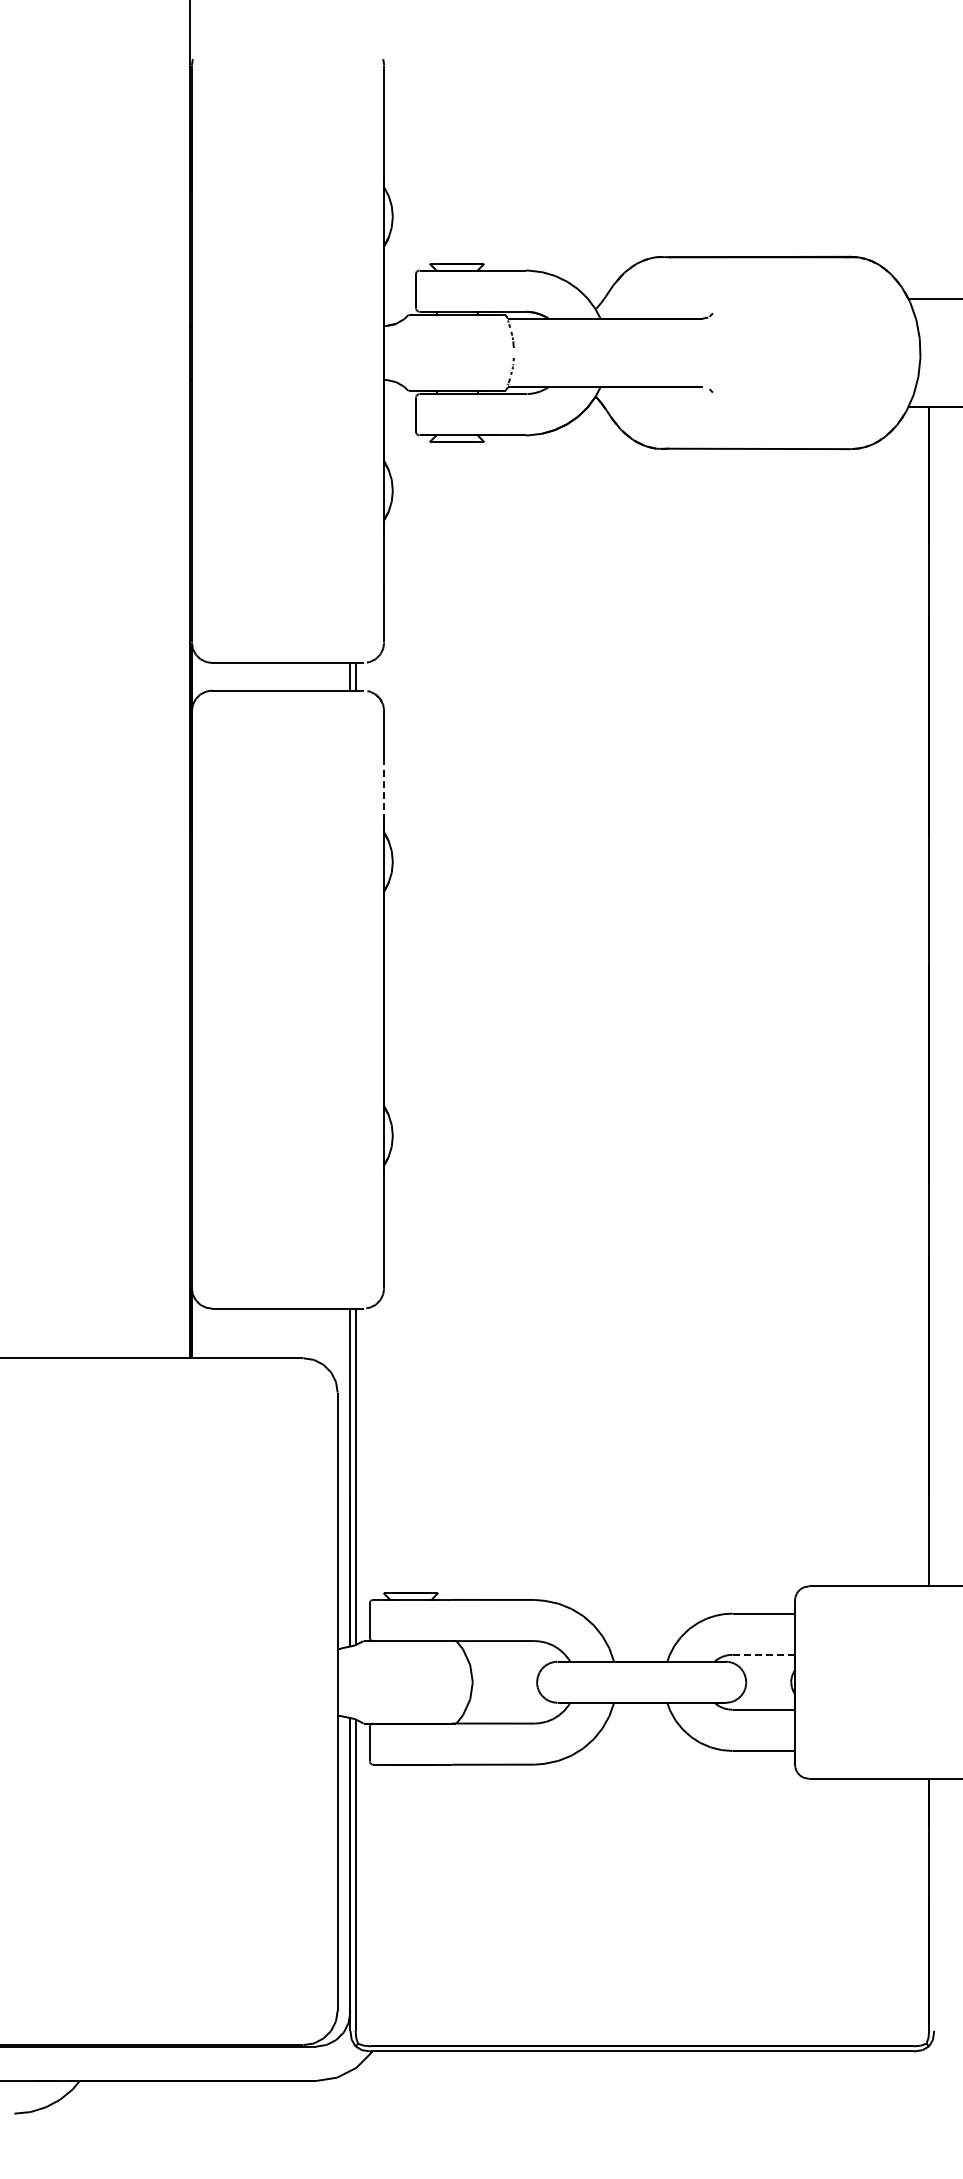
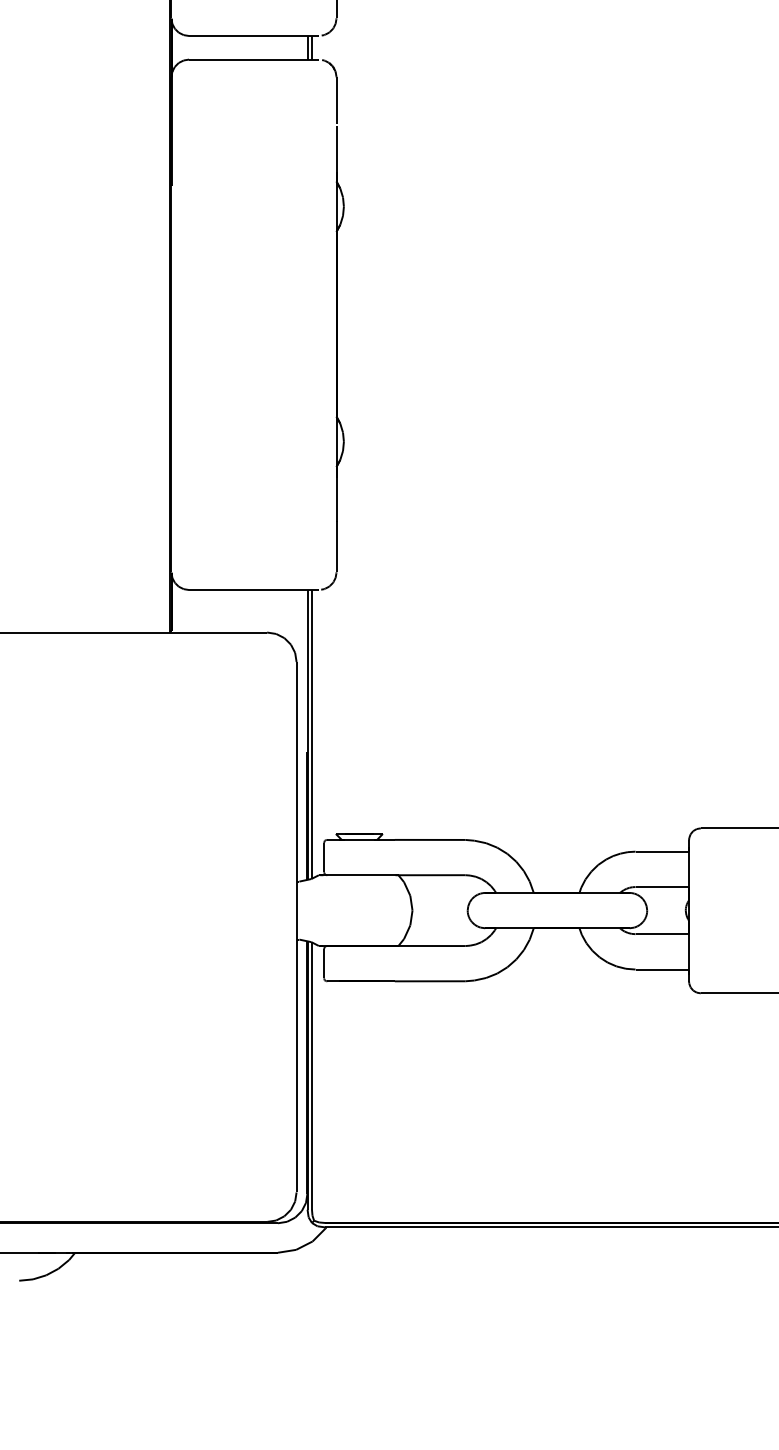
line: (384, 794) -> (336, 148), dashed -> solid
line: (763, 1654) -> (661, 886), dashed -> solid

